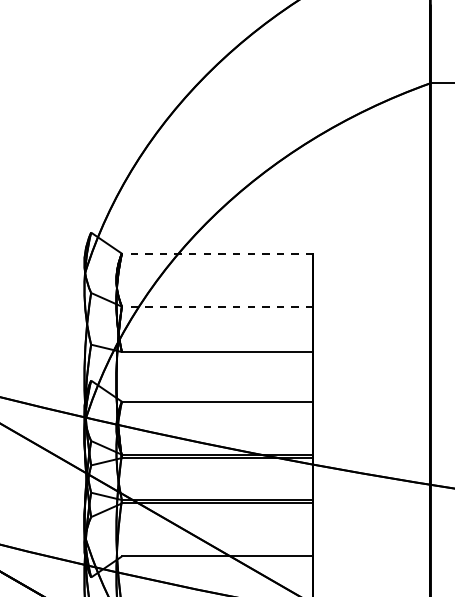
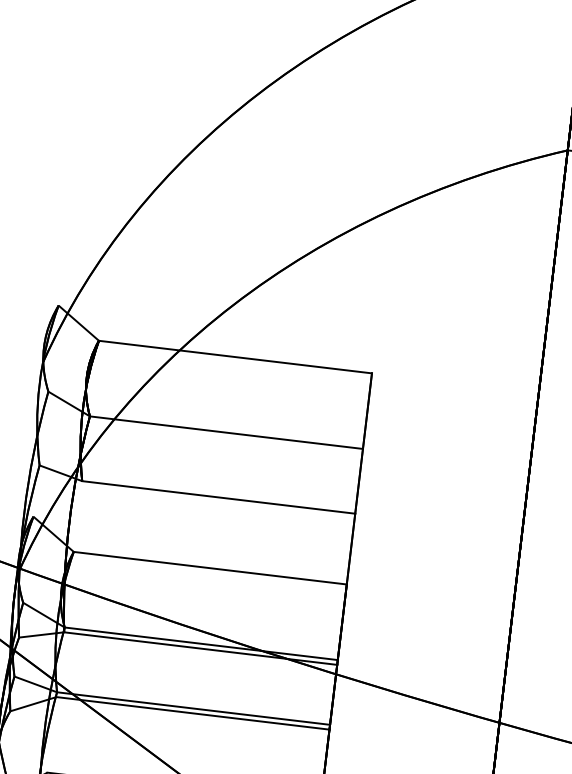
line: (217, 253) -> (235, 356), dashed -> solid
line: (217, 306) -> (226, 432), dashed -> solid

